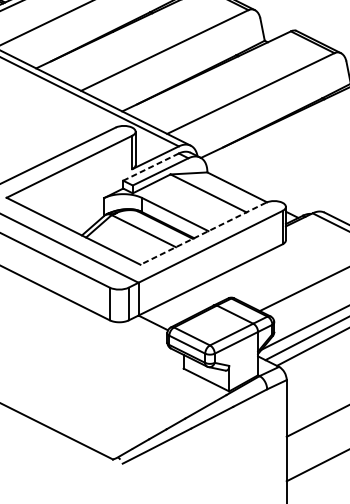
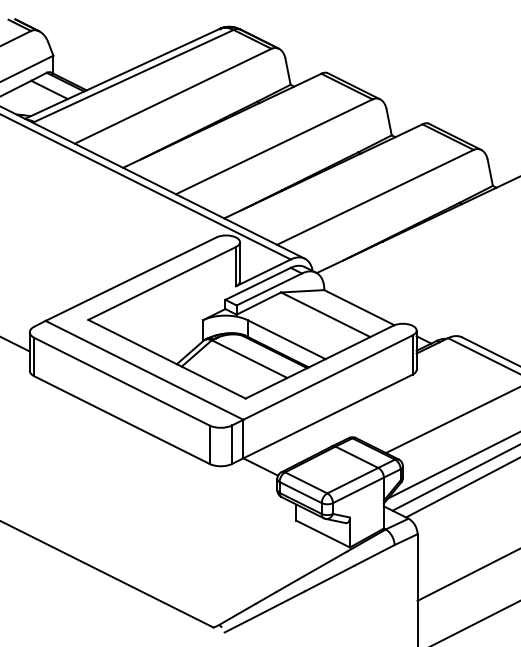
line: (150, 167) -> (257, 284), dashed -> solid
line: (203, 234) -> (319, 362), dashed -> solid

